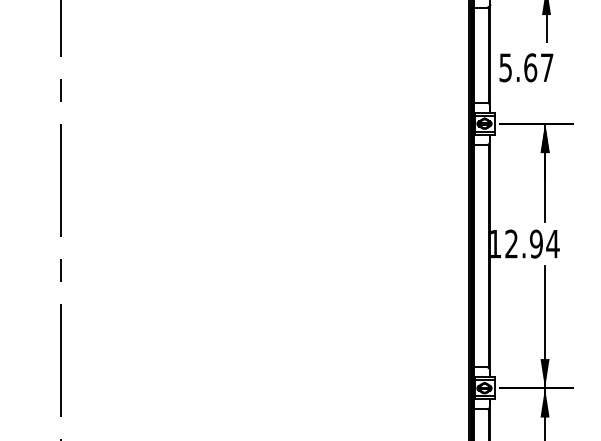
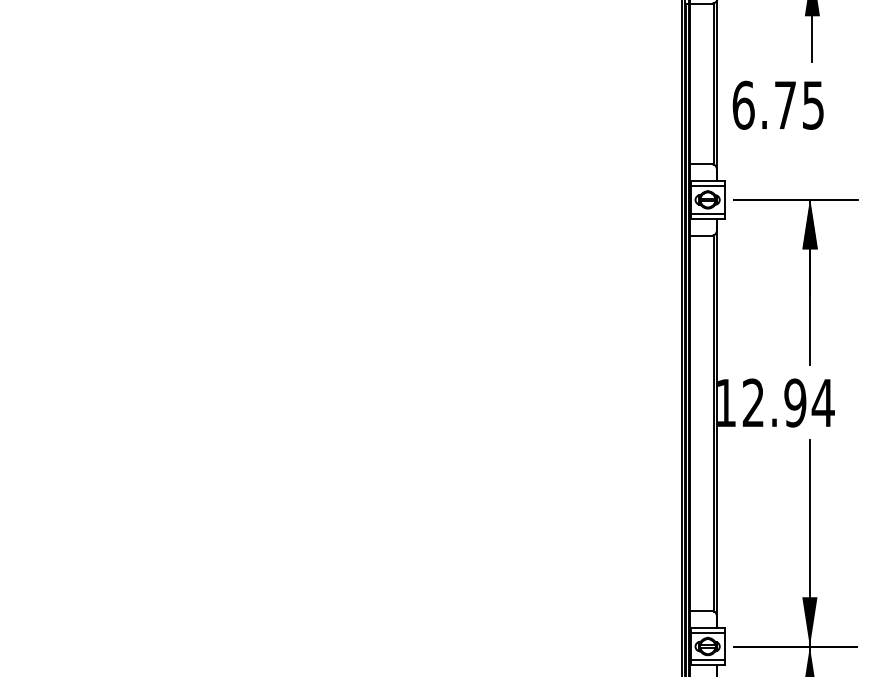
text: (526, 67) -> (778, 104), 5.67 -> 6.75

